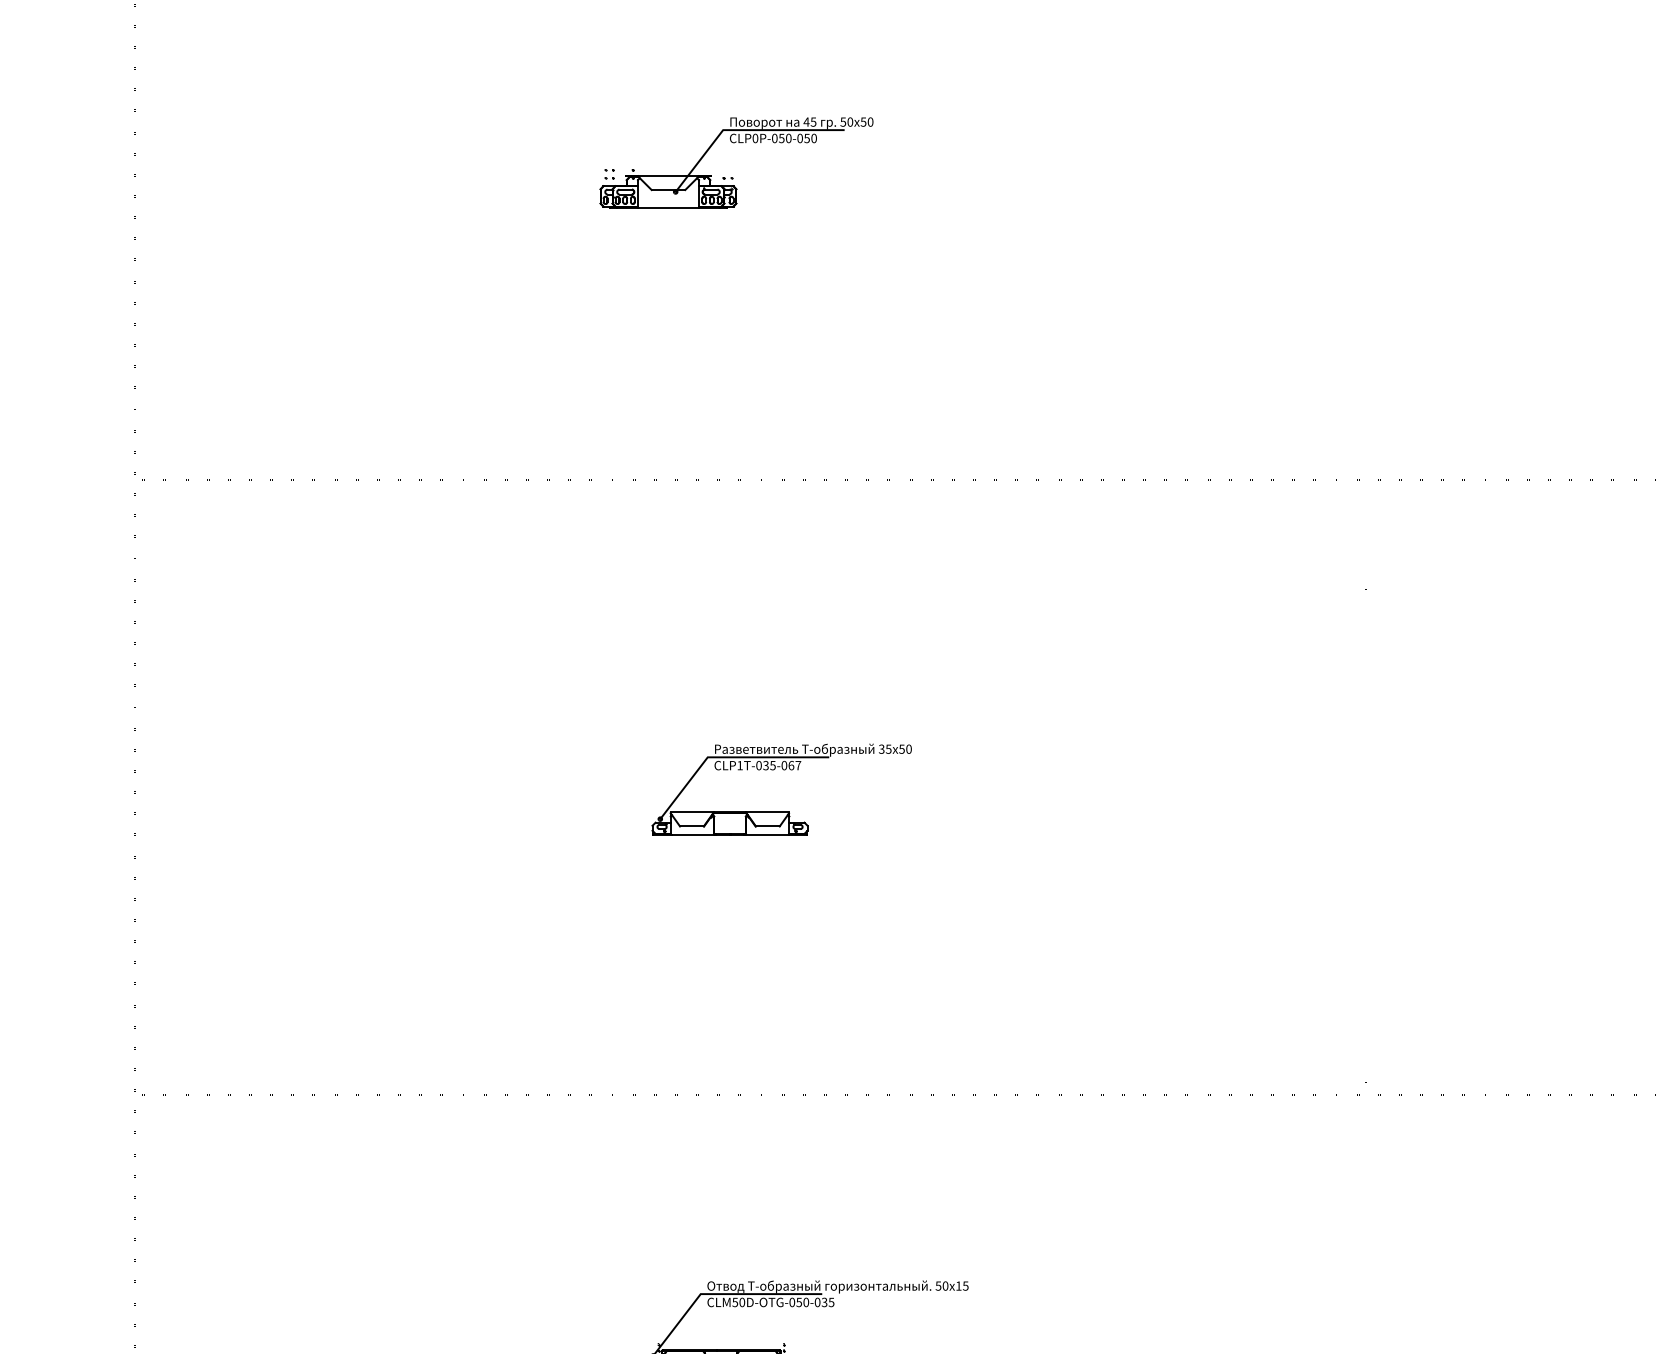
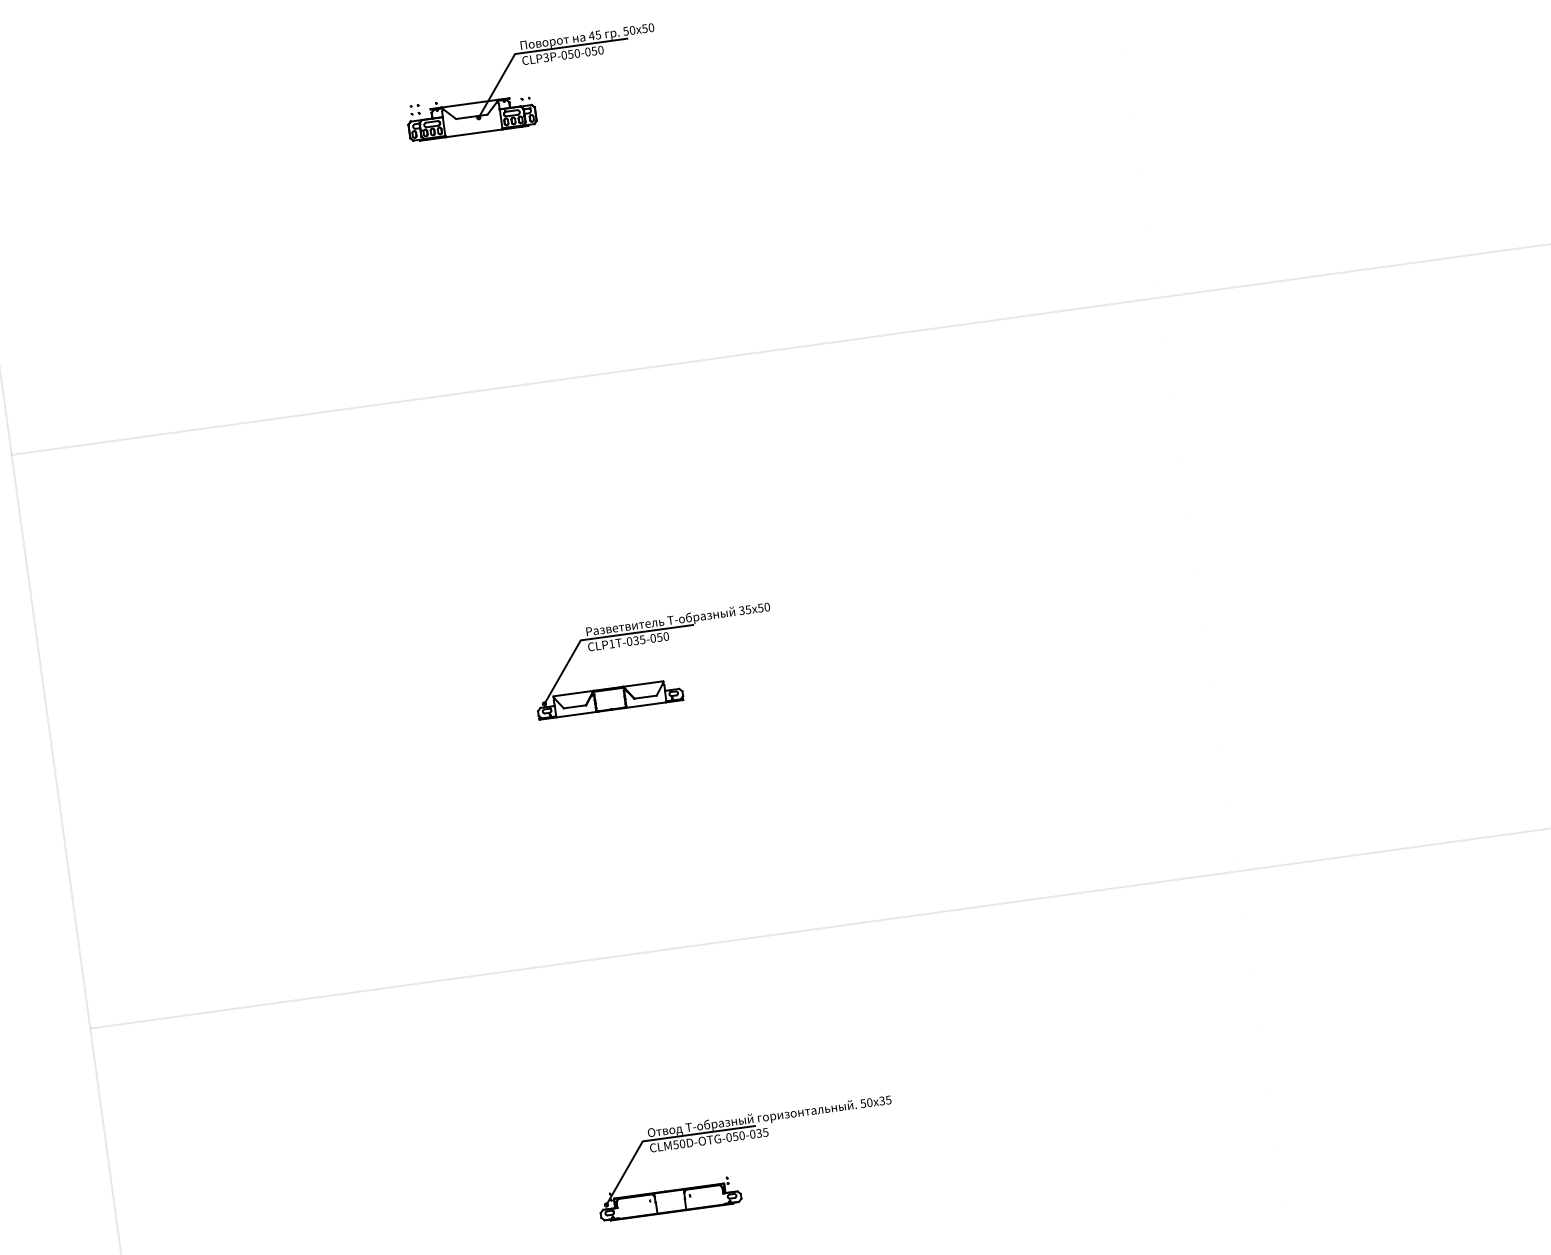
text: (755, 138) -> (546, 57), CLP0P-050-050 -> CLP3P-050-050
text: (794, 765) -> (662, 636), CLP1T-035-067 -> CLP1T-035-050
text: (958, 1285) -> (881, 1100), 15 -> 35

